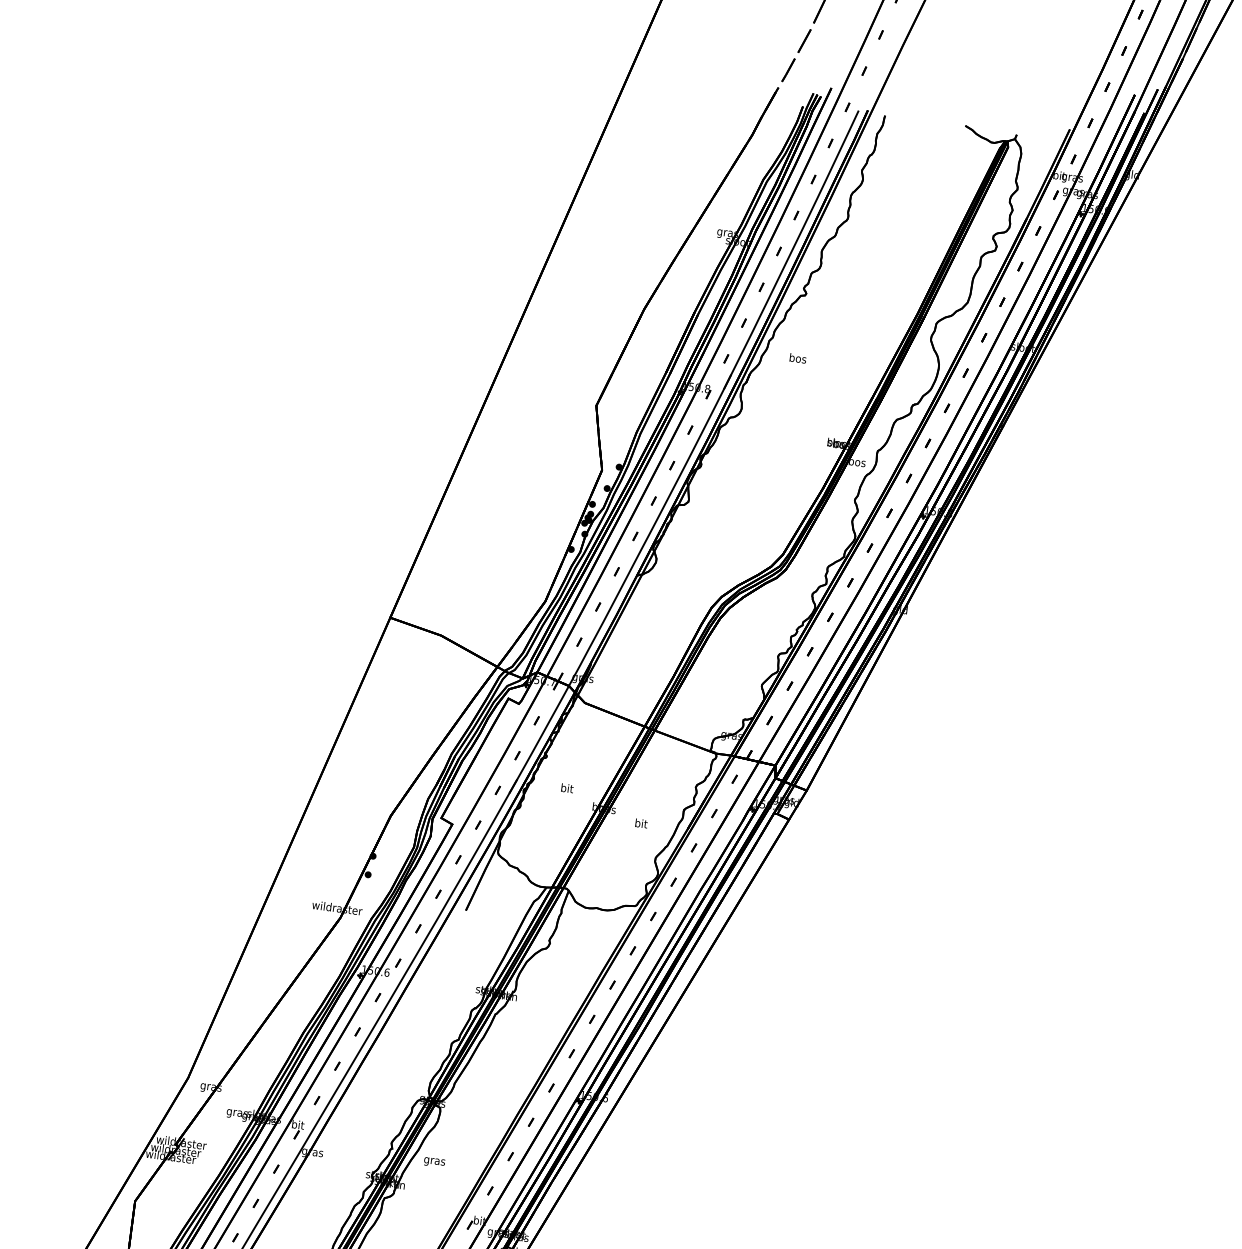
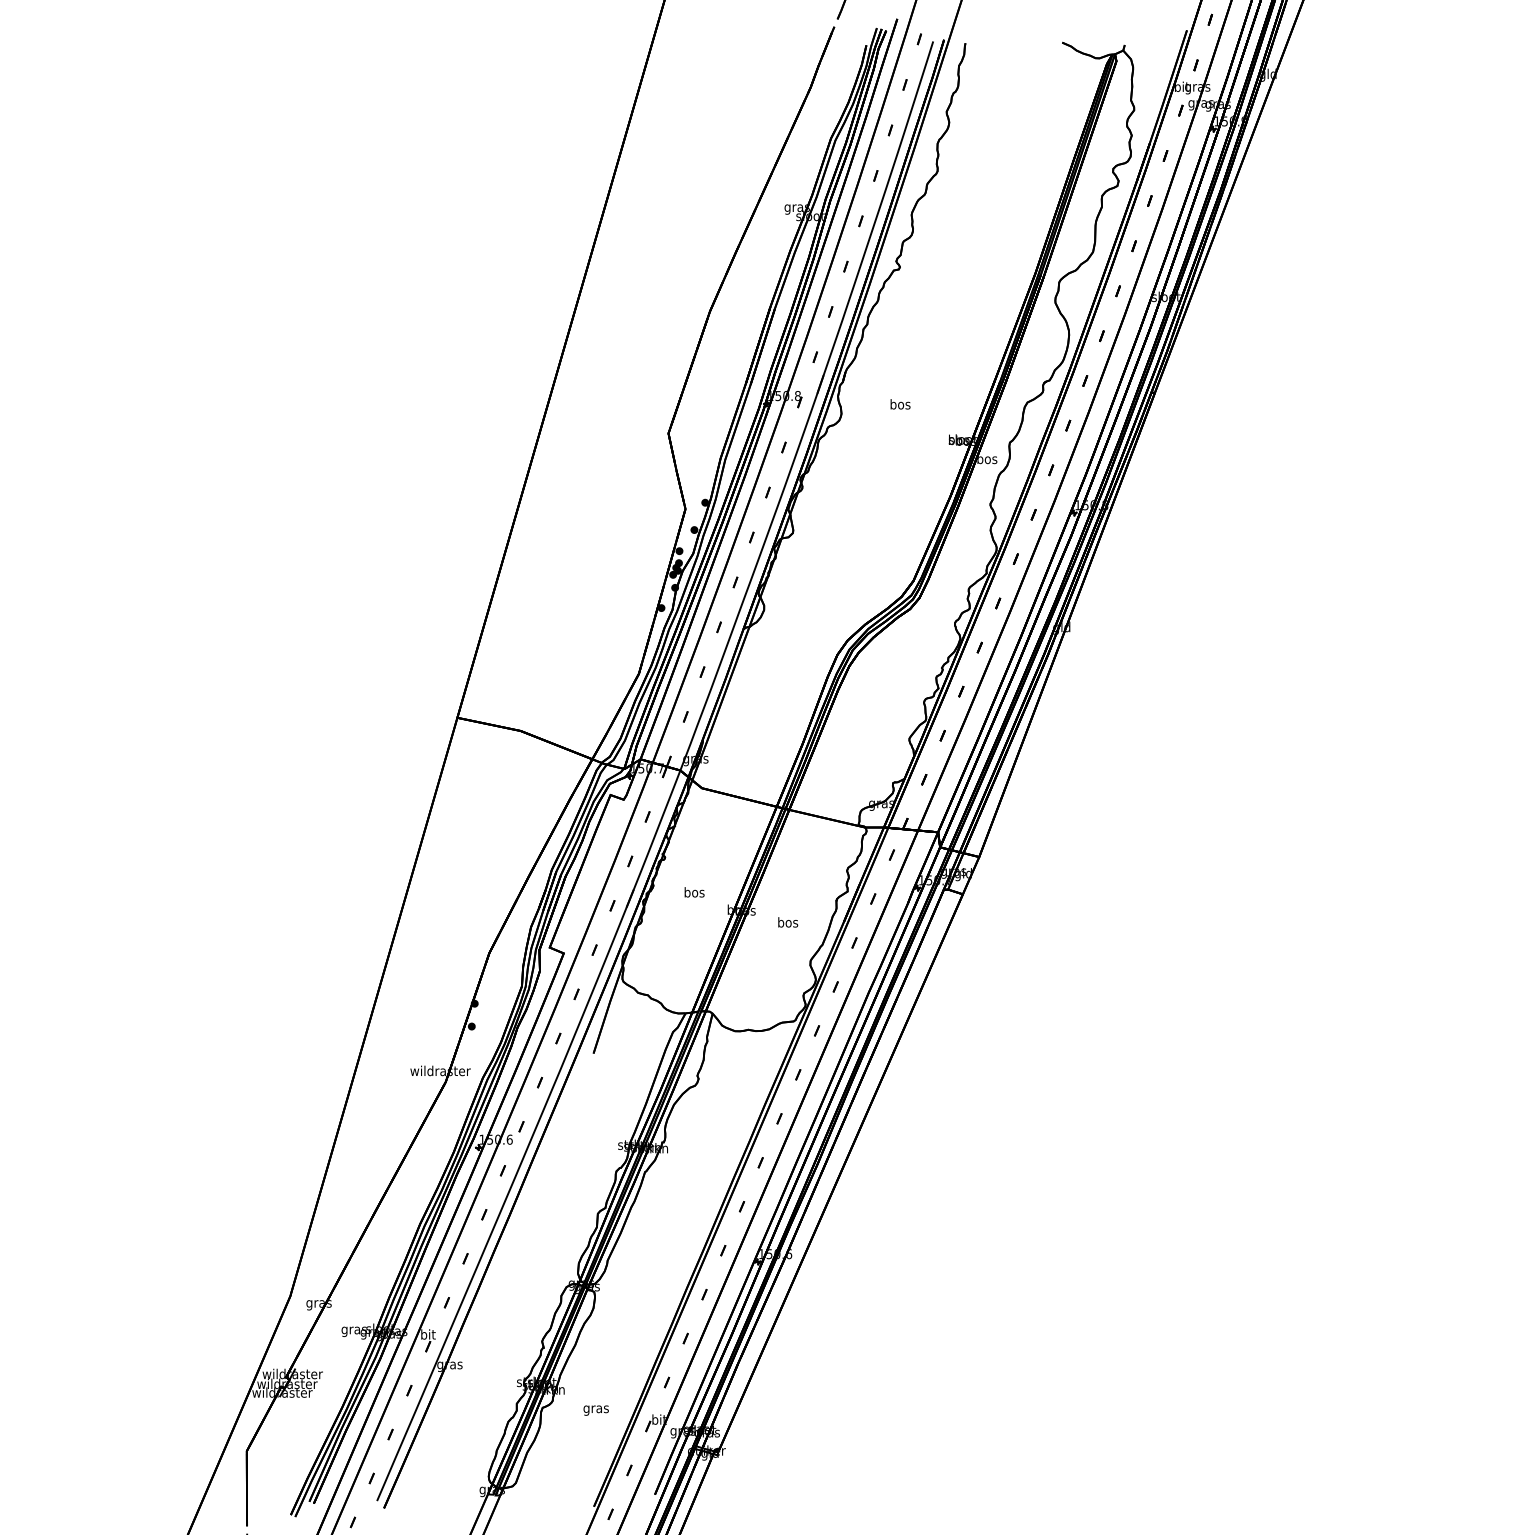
text: (798, 358) -> (900, 404), moved
text: (567, 788) -> (694, 892), bit -> bos
text: (641, 823) -> (788, 922), bit -> bos
text: (433, 1162) -> (595, 1410), moved

